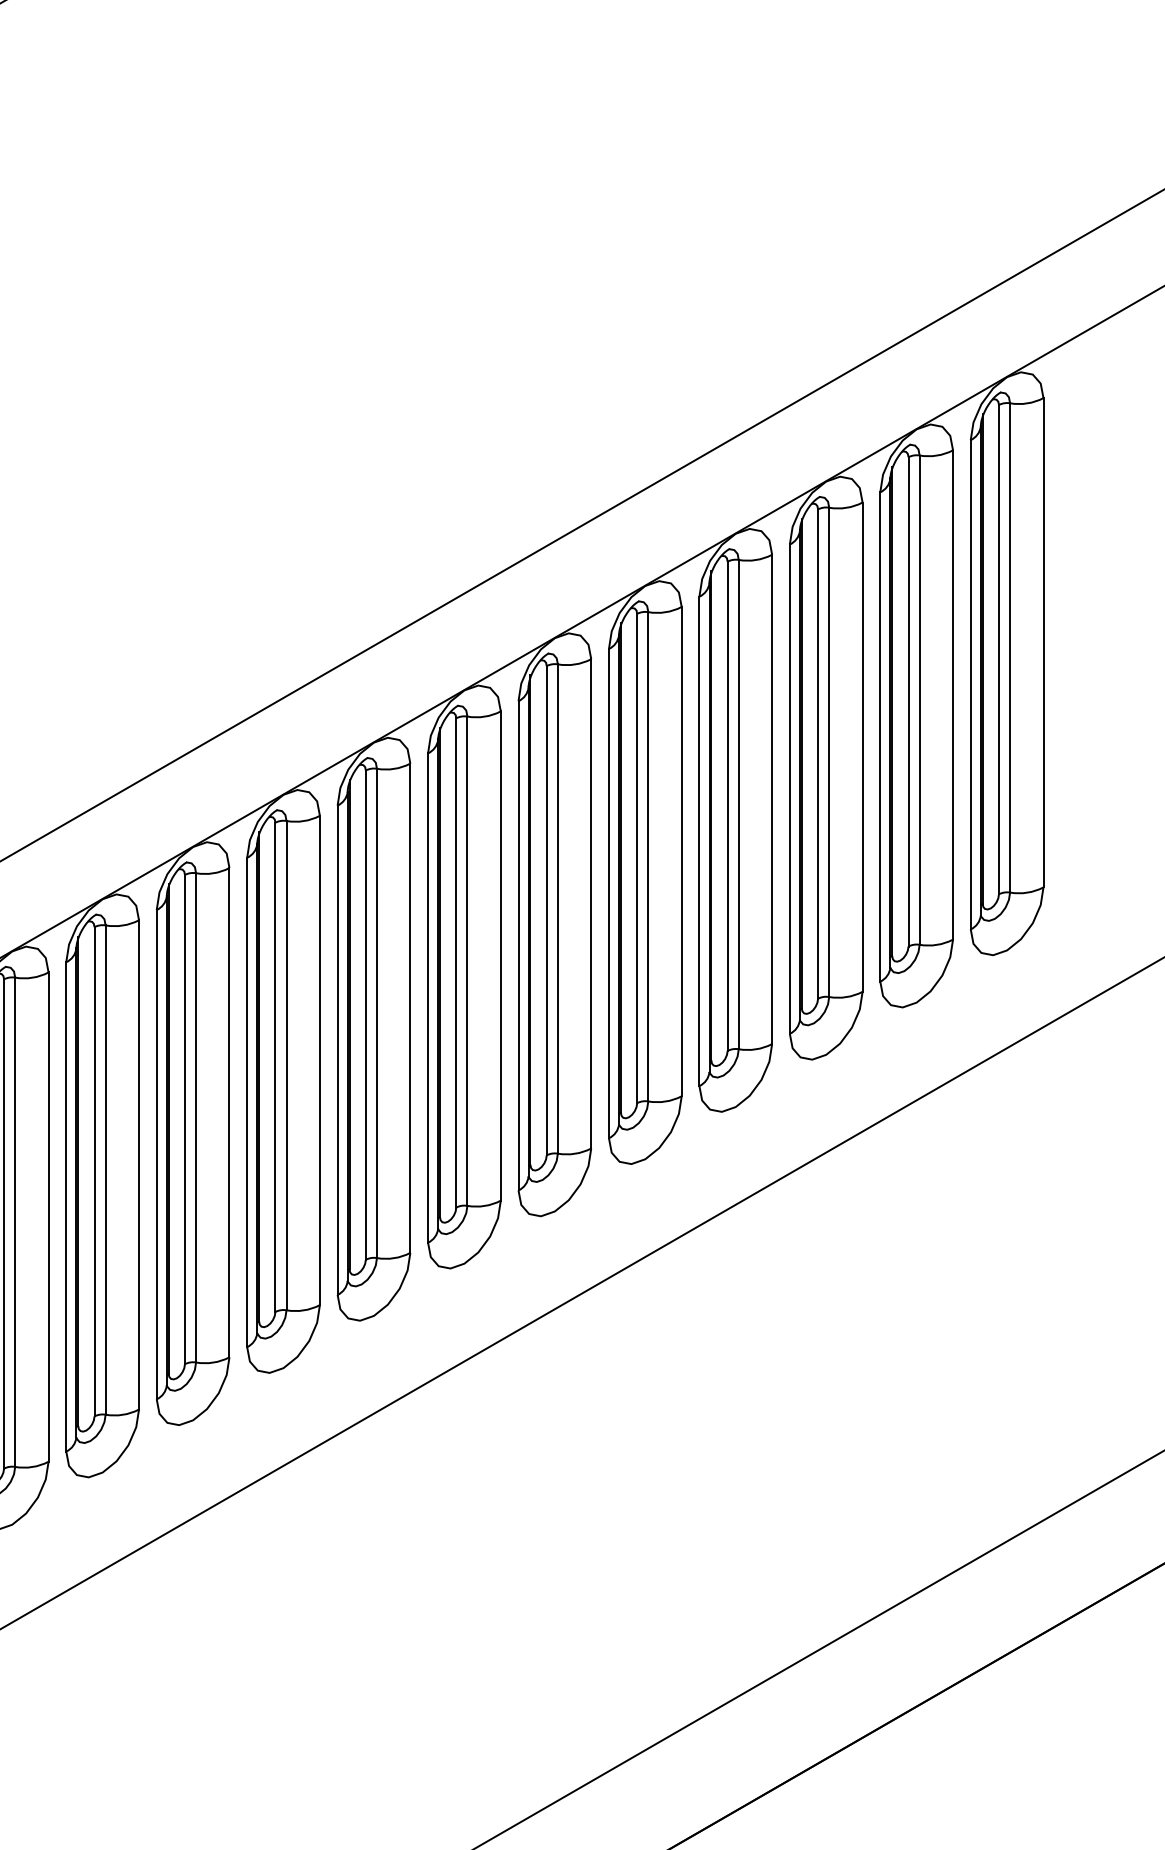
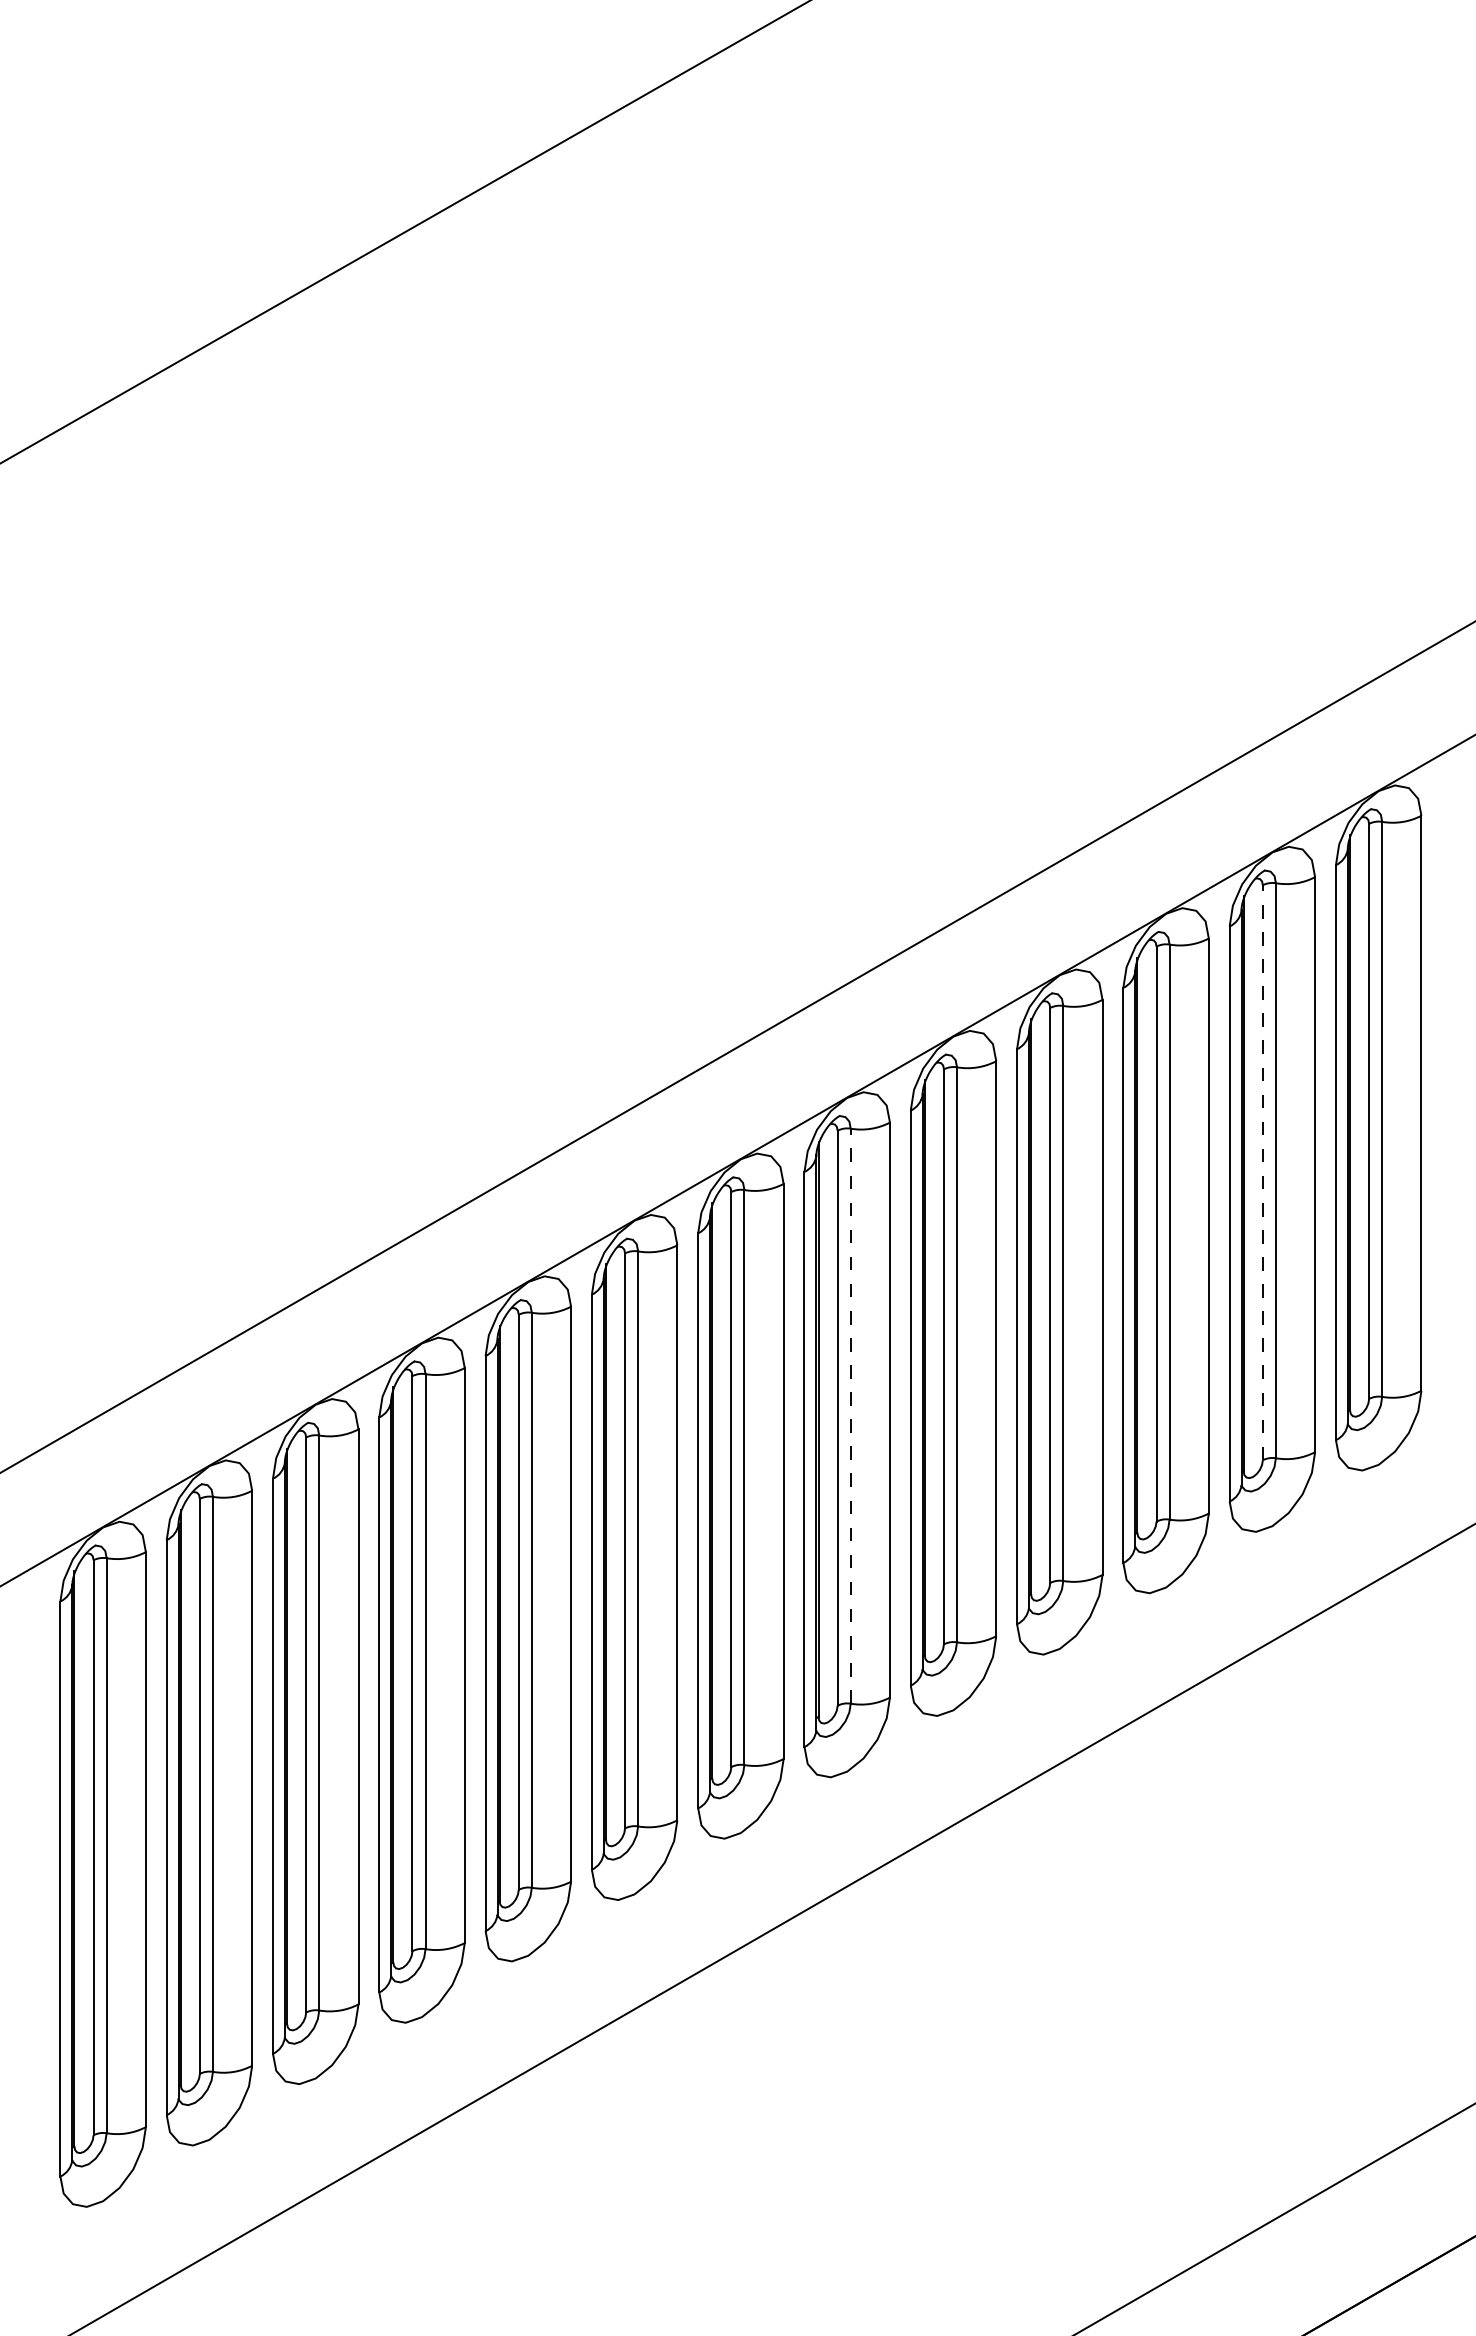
line: (908, 701) -> (1262, 1172), solid -> dashed
line: (557, 909) -> (850, 1416), solid -> dashed

